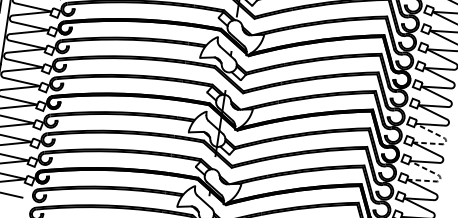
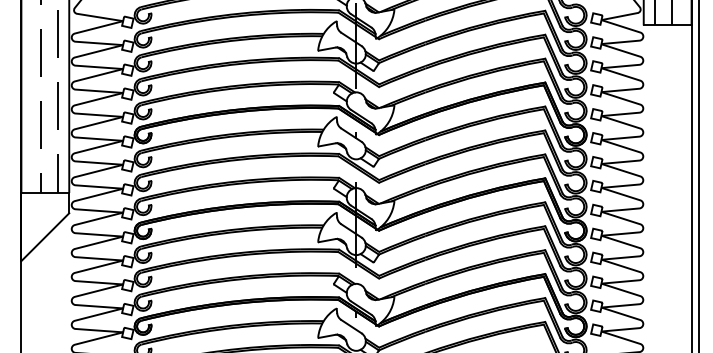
line: (446, 140) -> (643, 203), dashed -> solid
line: (440, 178) -> (643, 251), dashed -> solid

